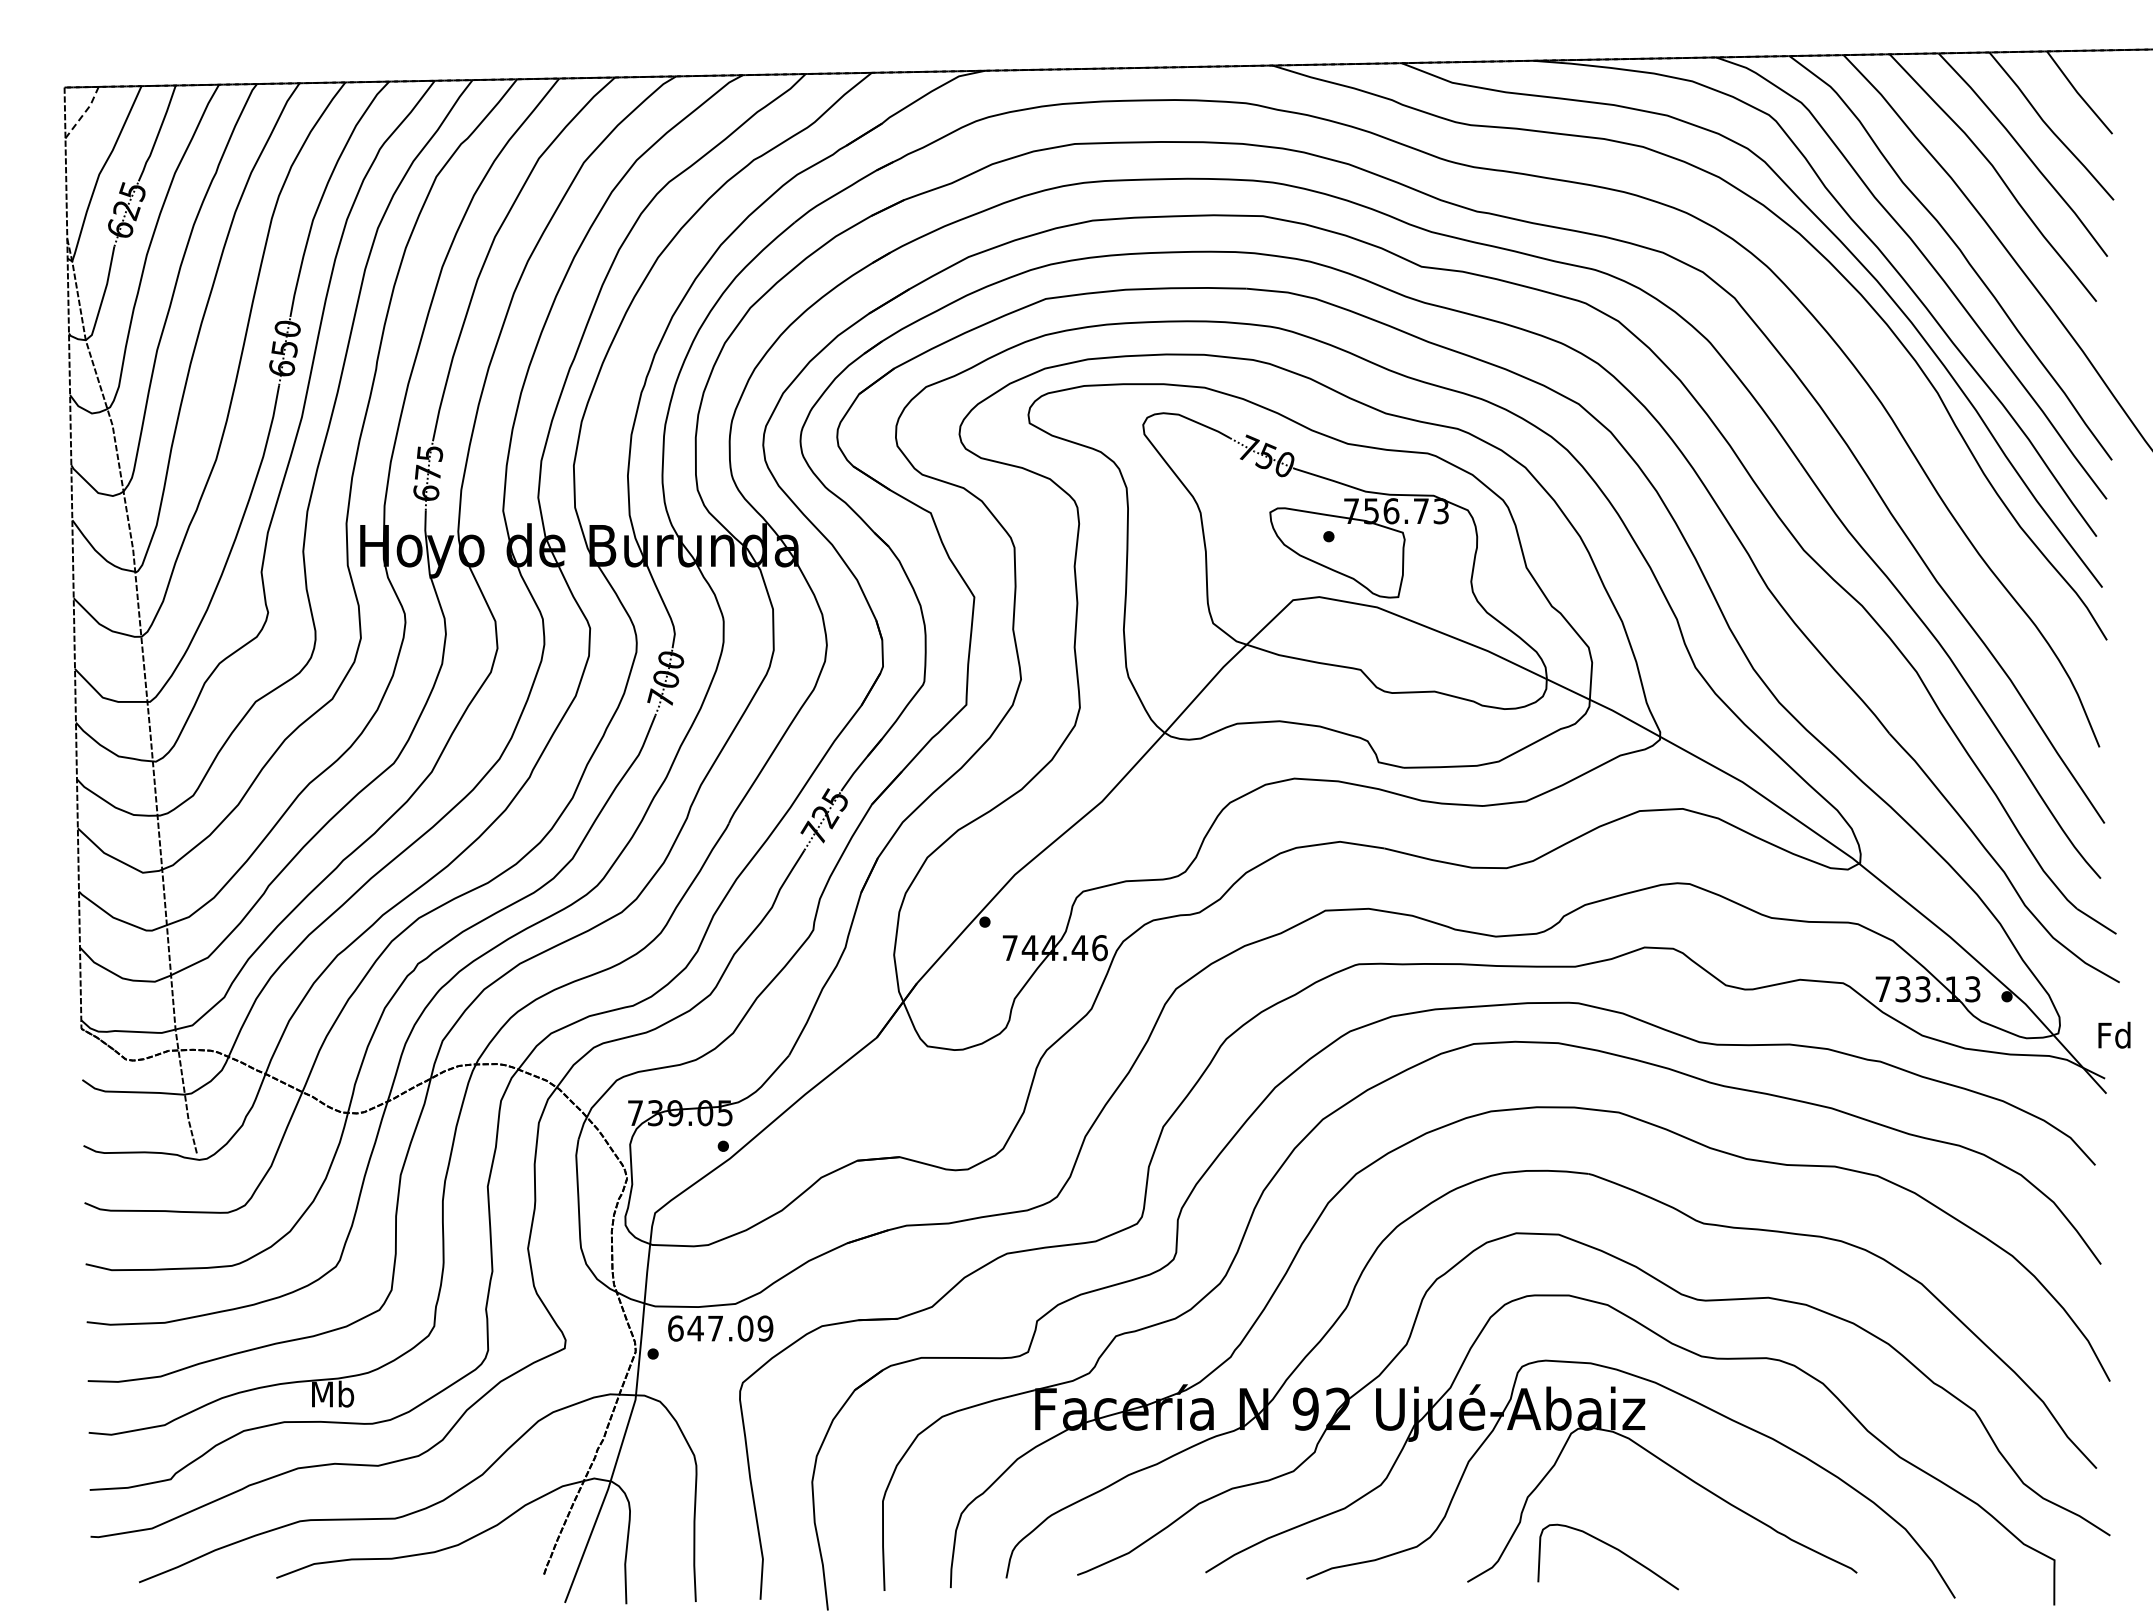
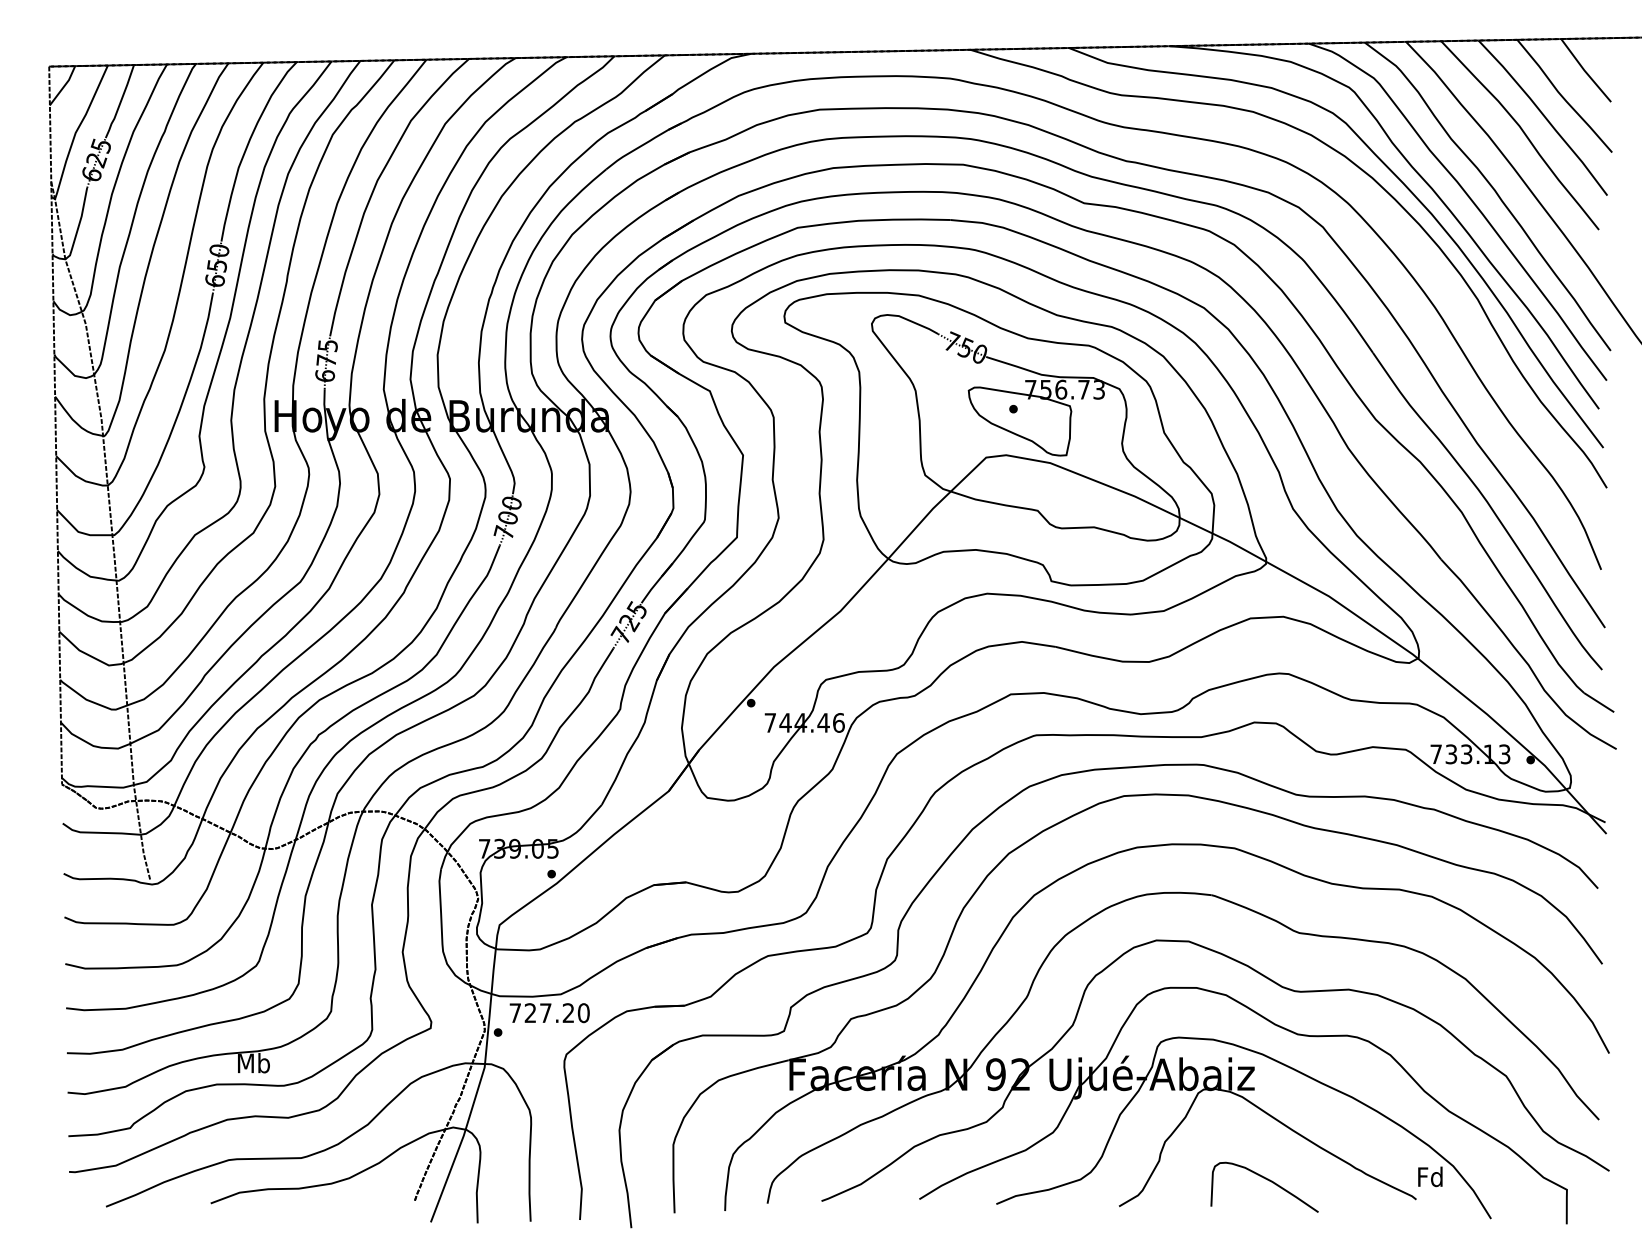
line: (83, 113) -> (63, 86), dashed -> solid
text: (2114, 1034) -> (1430, 1176), moved
text: (720, 1328) -> (549, 1013), 647.09 -> 727.20
curve: (1611, 1547) -> (1267, 1180), moved

